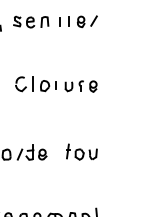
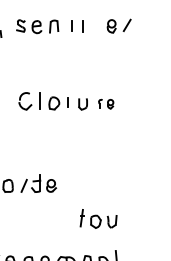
part: (86, 21) -> (118, 25), moved
part: (88, 86) -> (106, 104), size x0.7
part: (81, 151) -> (98, 218), moved

